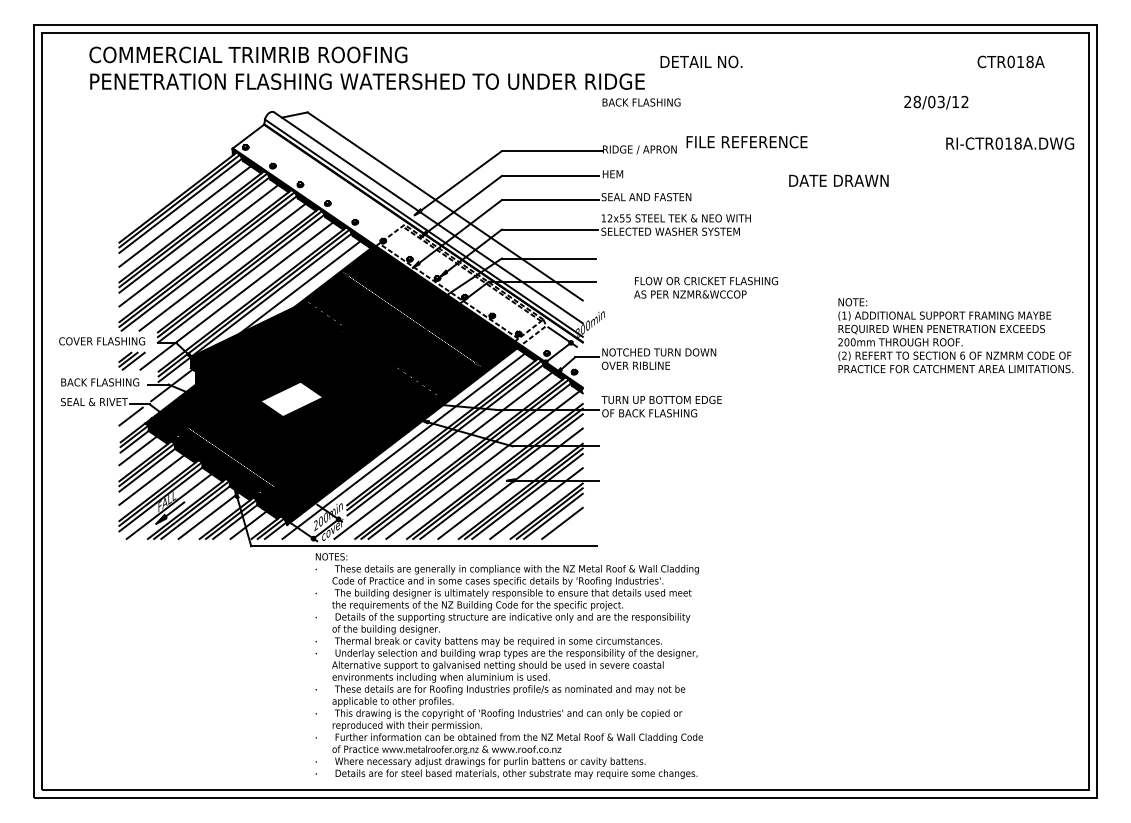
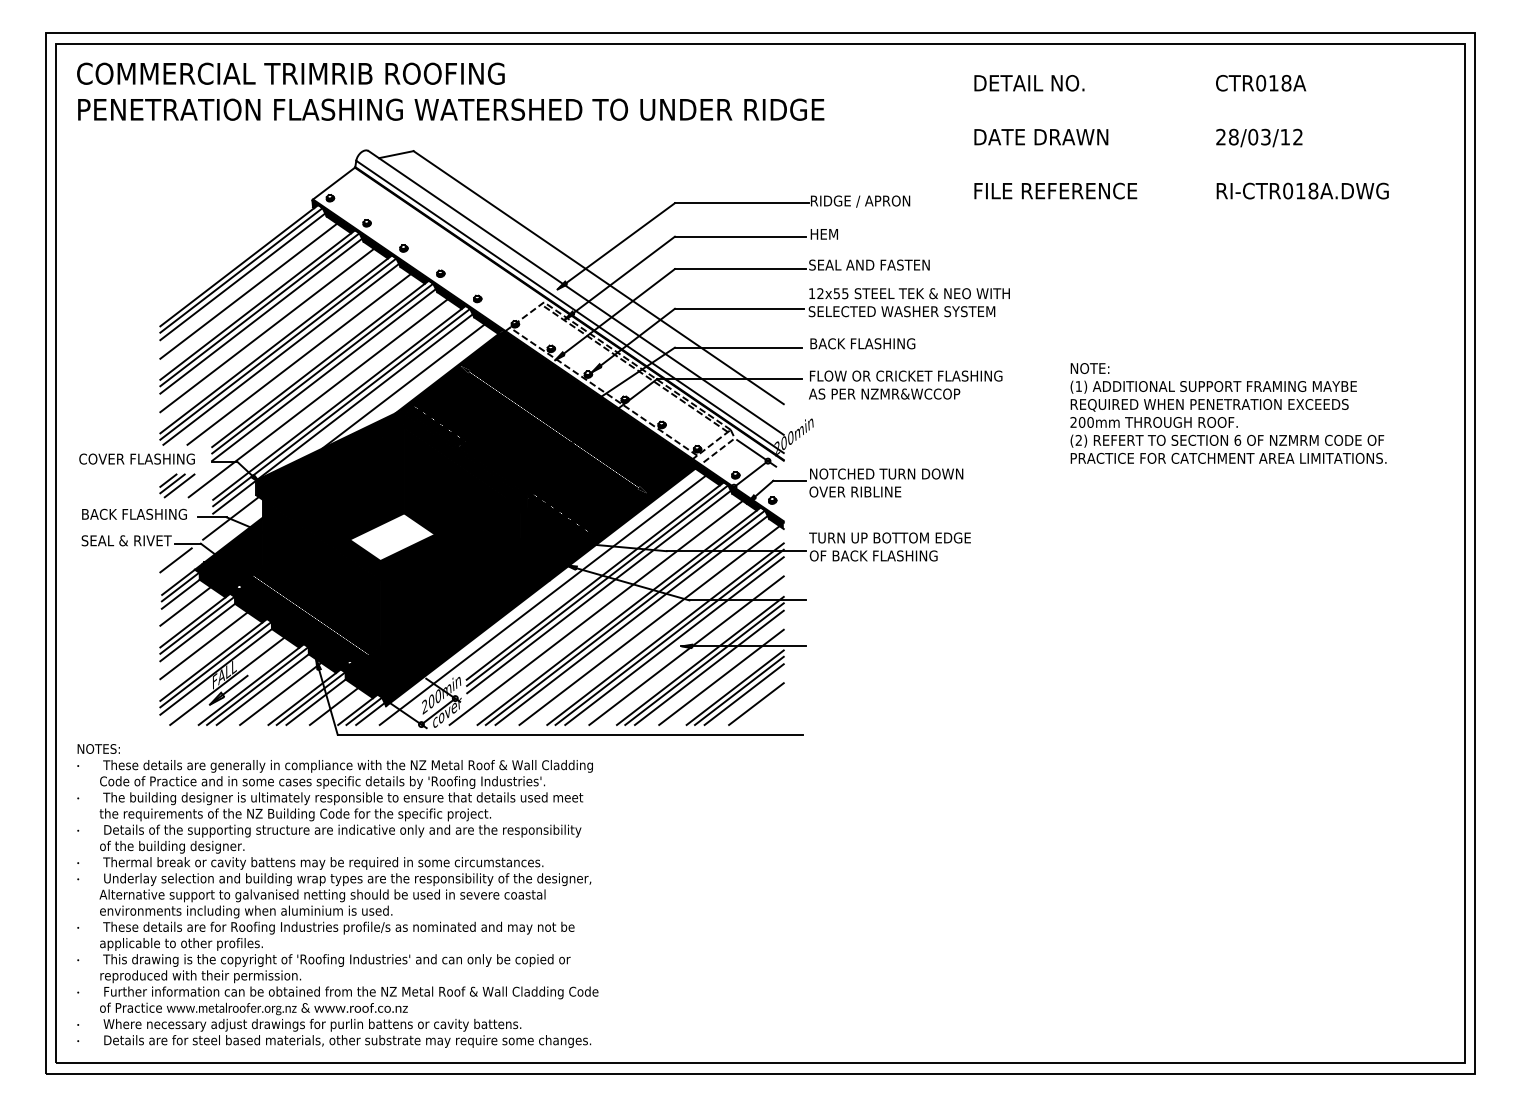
text: (701, 62) -> (1029, 83), moved
text: (1011, 62) -> (1261, 83), moved
text: (367, 68) -> (450, 91), moved
text: (641, 102) -> (862, 343), moved
text: (746, 141) -> (1055, 190), moved
text: (1009, 143) -> (1302, 190), moved
text: (839, 181) -> (1041, 137), moved
text: (705, 287) -> (905, 384), moved
text: (955, 335) -> (1228, 413), moved
text: (509, 665) -> (337, 895), moved

